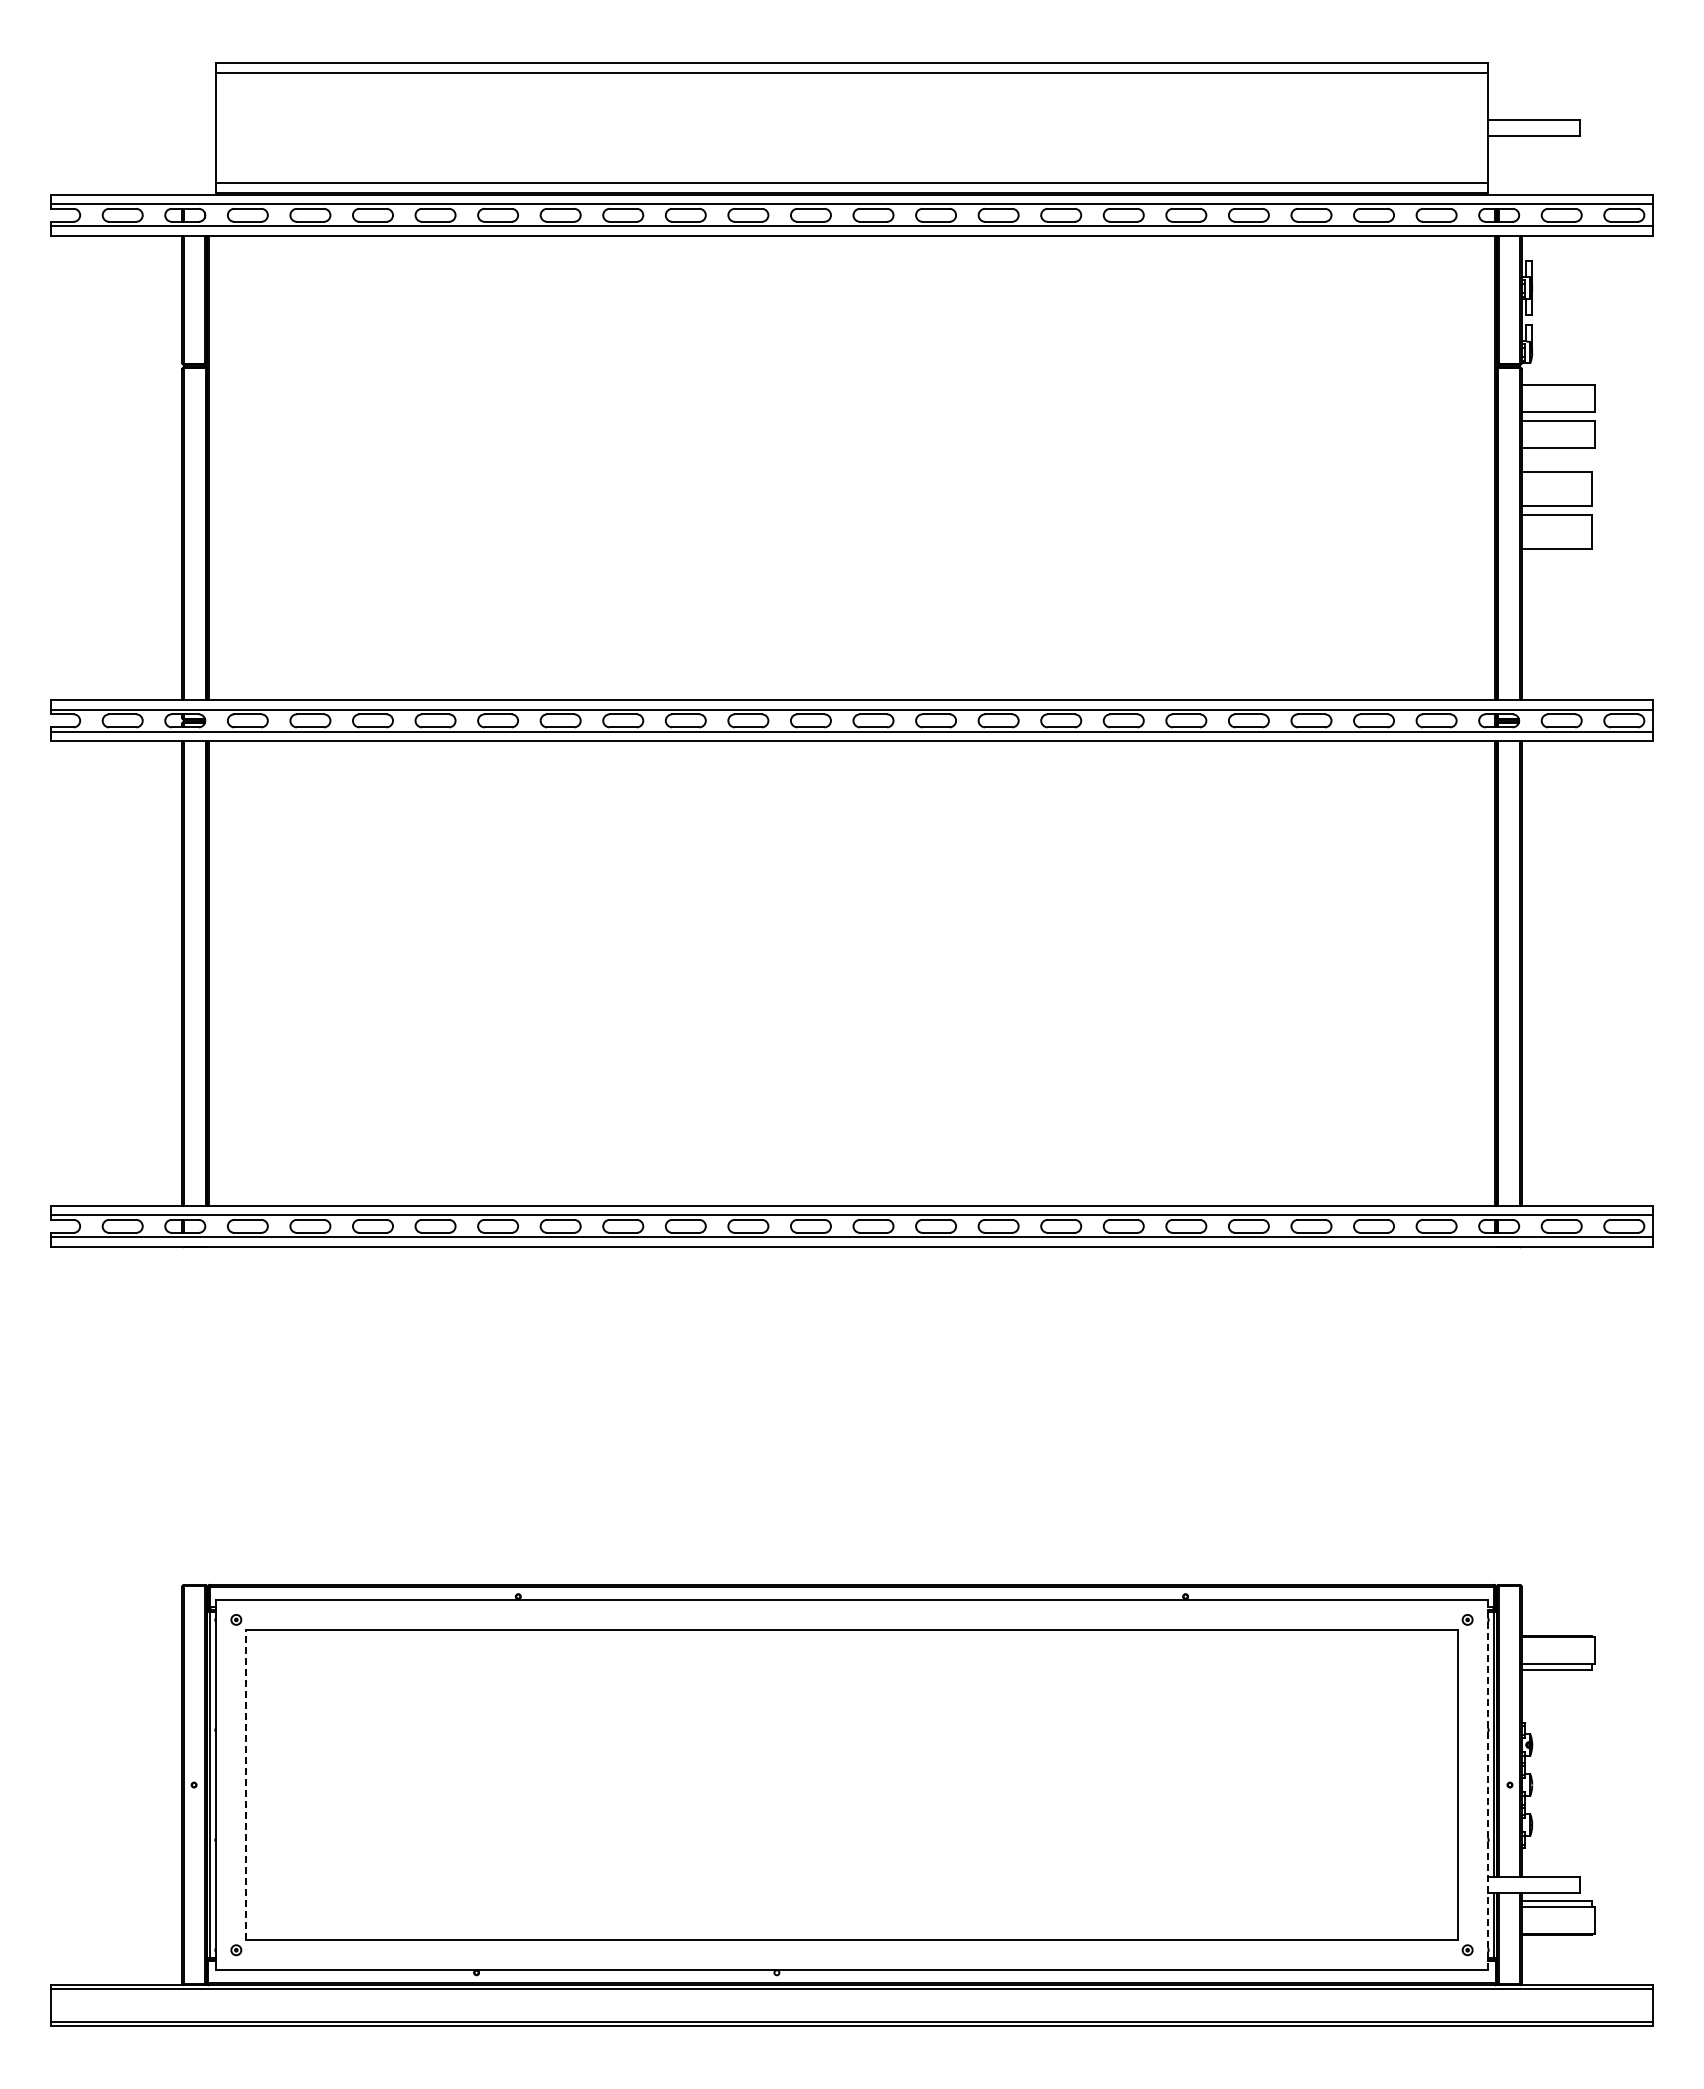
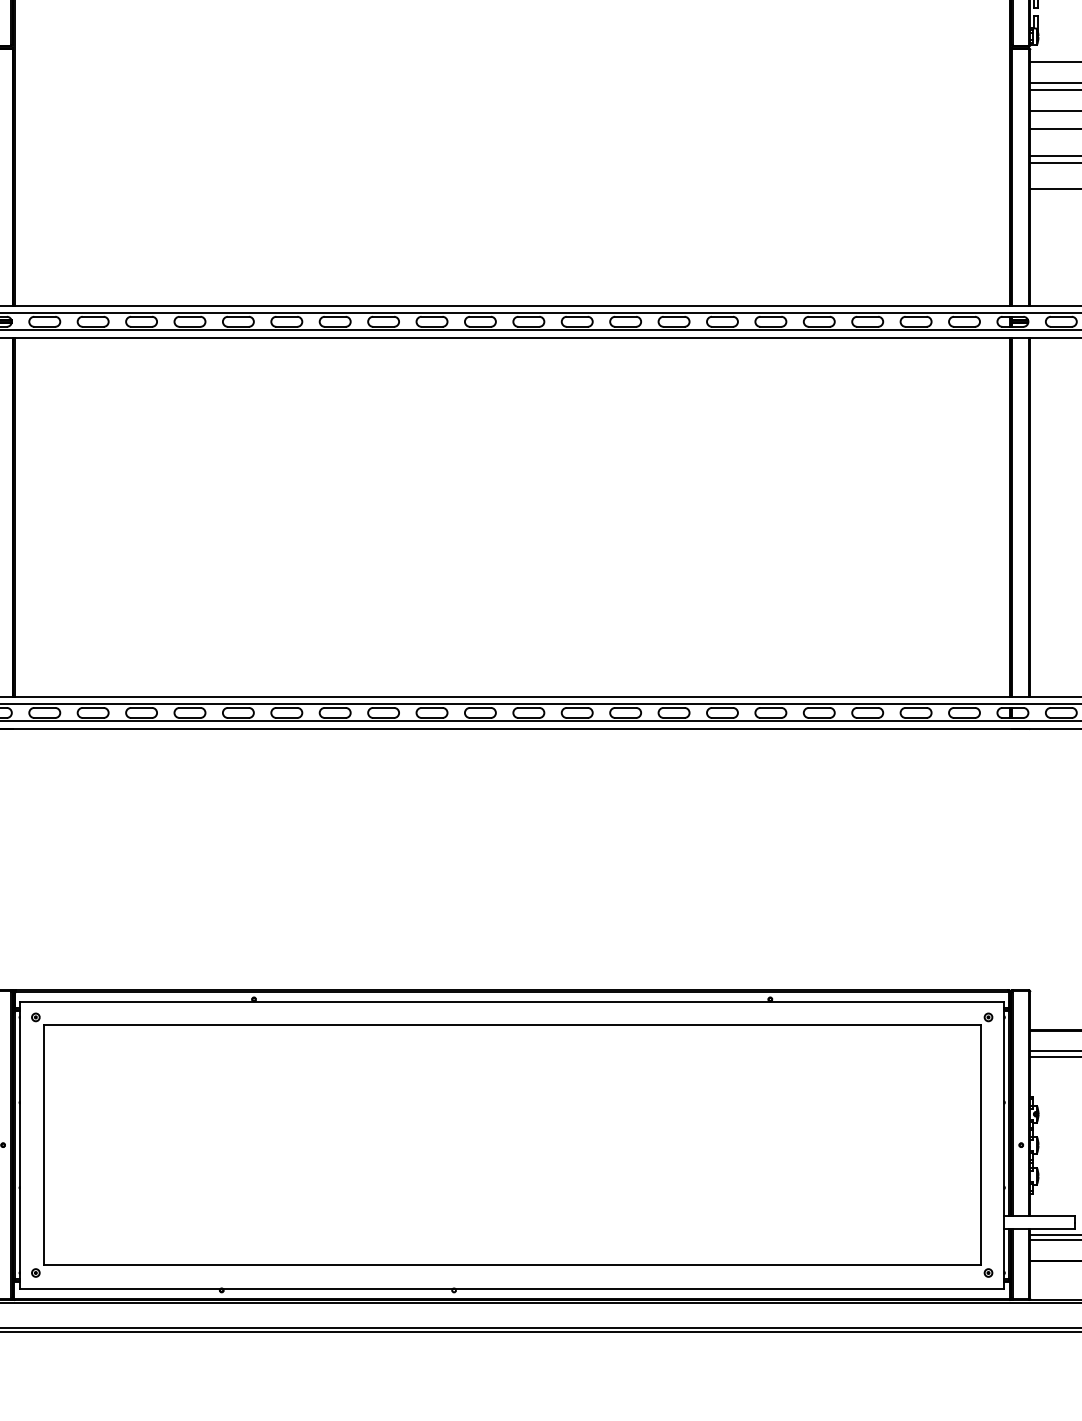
line: (246, 1784) -> (43, 1144), dashed -> solid
line: (1487, 1785) -> (1003, 1145), dashed -> solid

